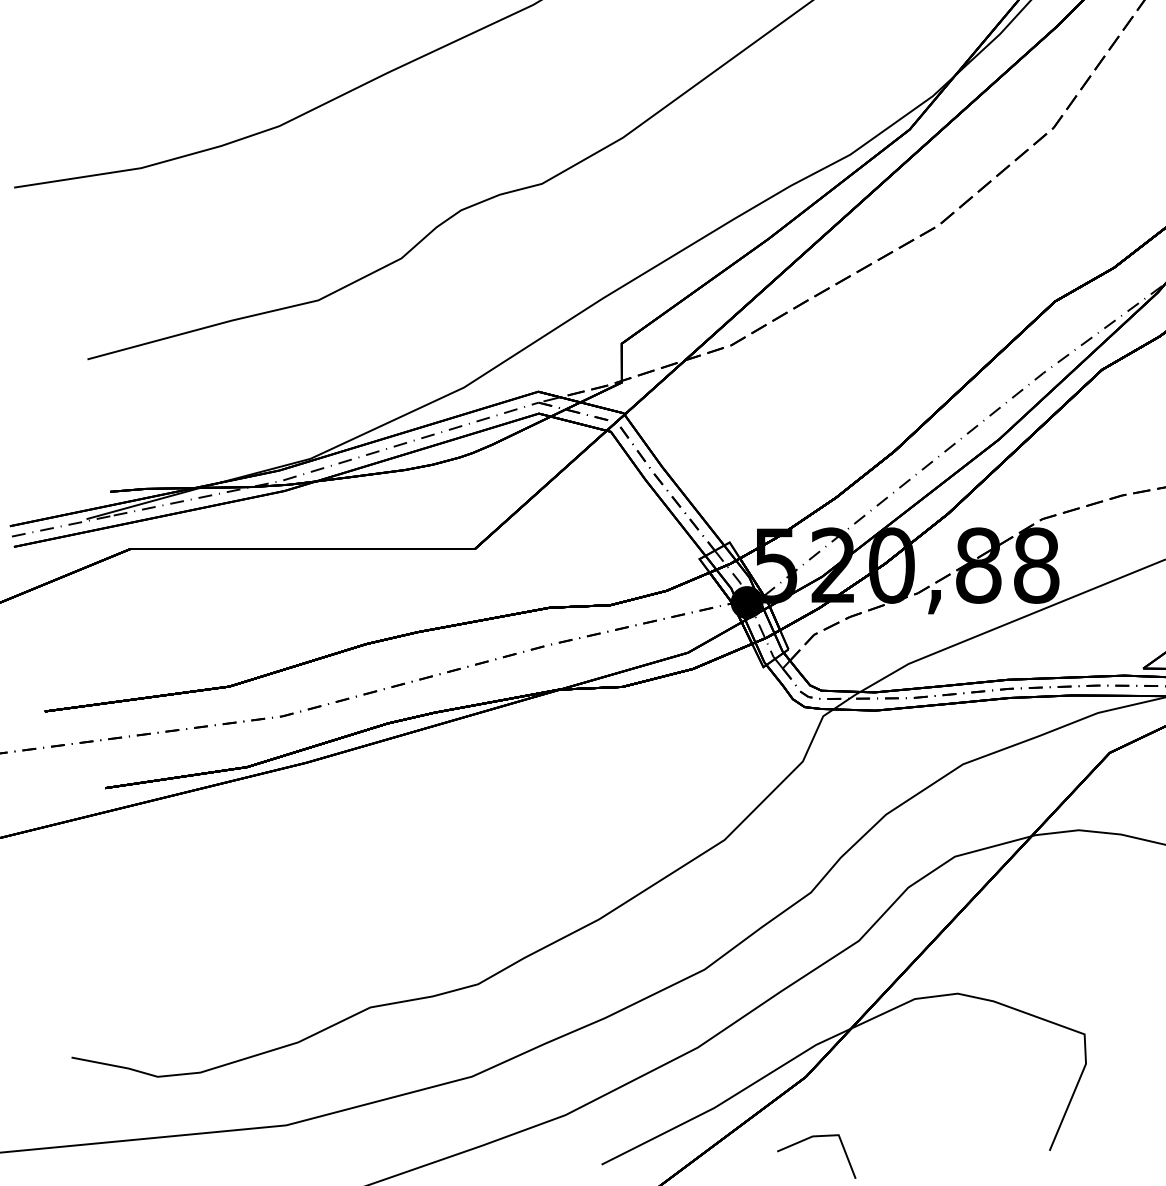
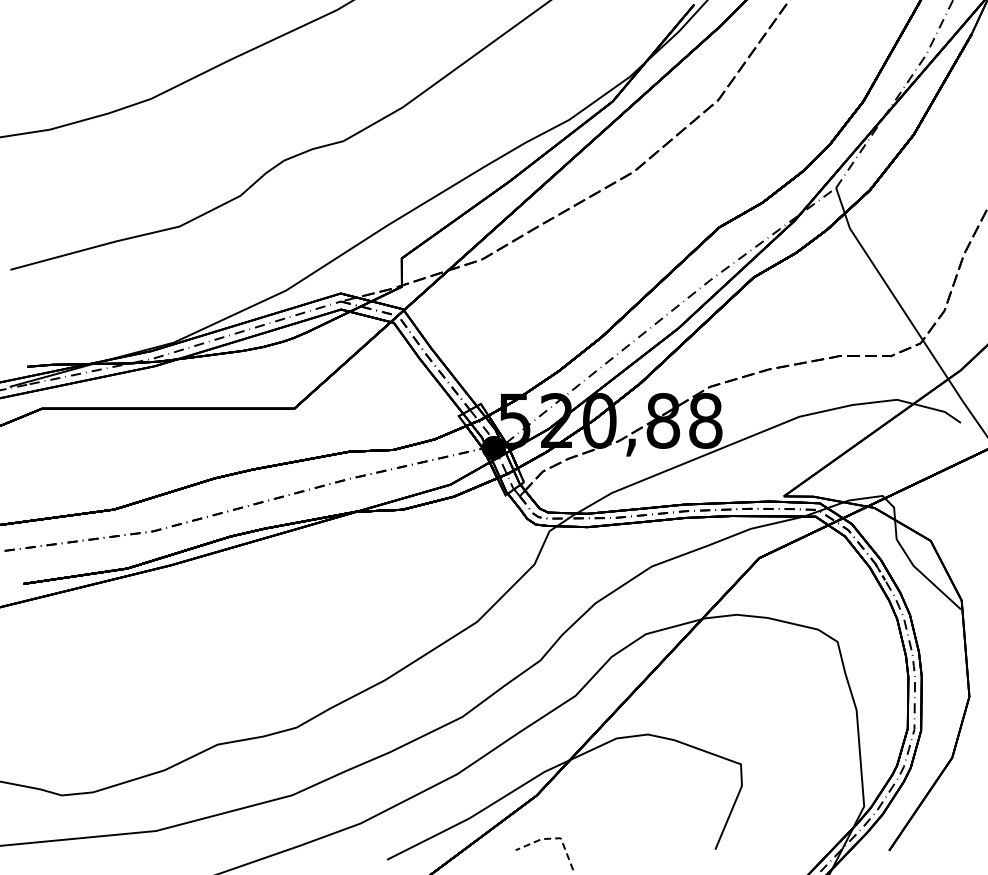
line: (830, 1135) -> (554, 838), solid -> dashed

